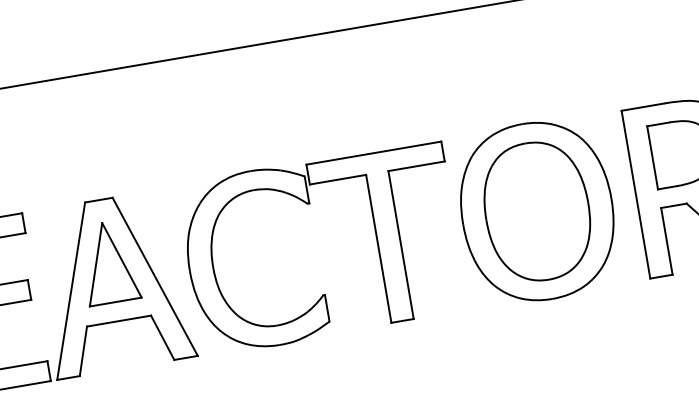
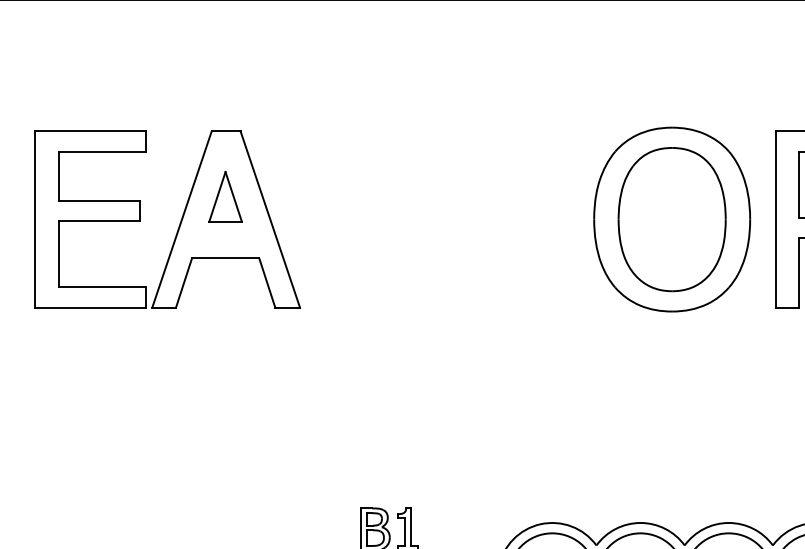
part: (310, 203) -> (441, 171), removed
part: (108, 262) -> (225, 196), size x0.6

